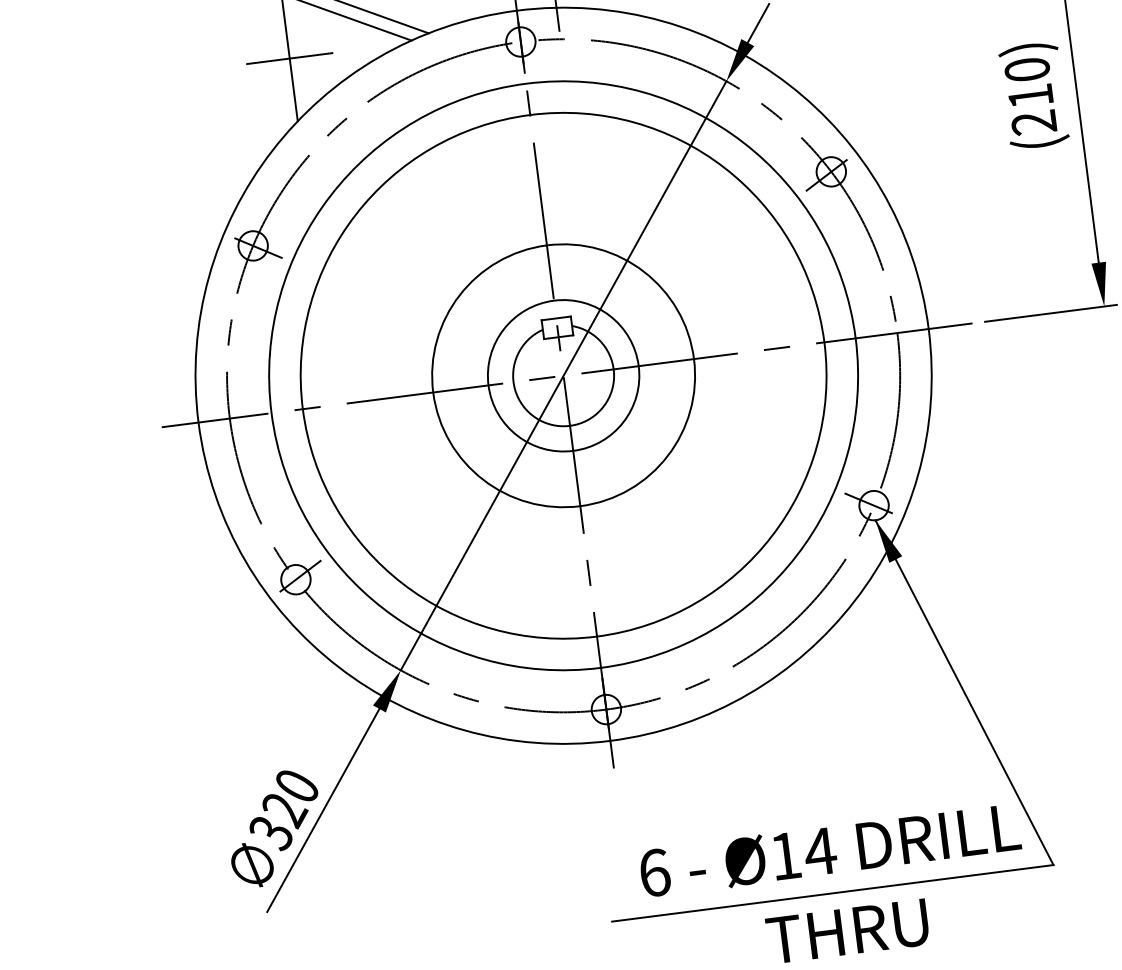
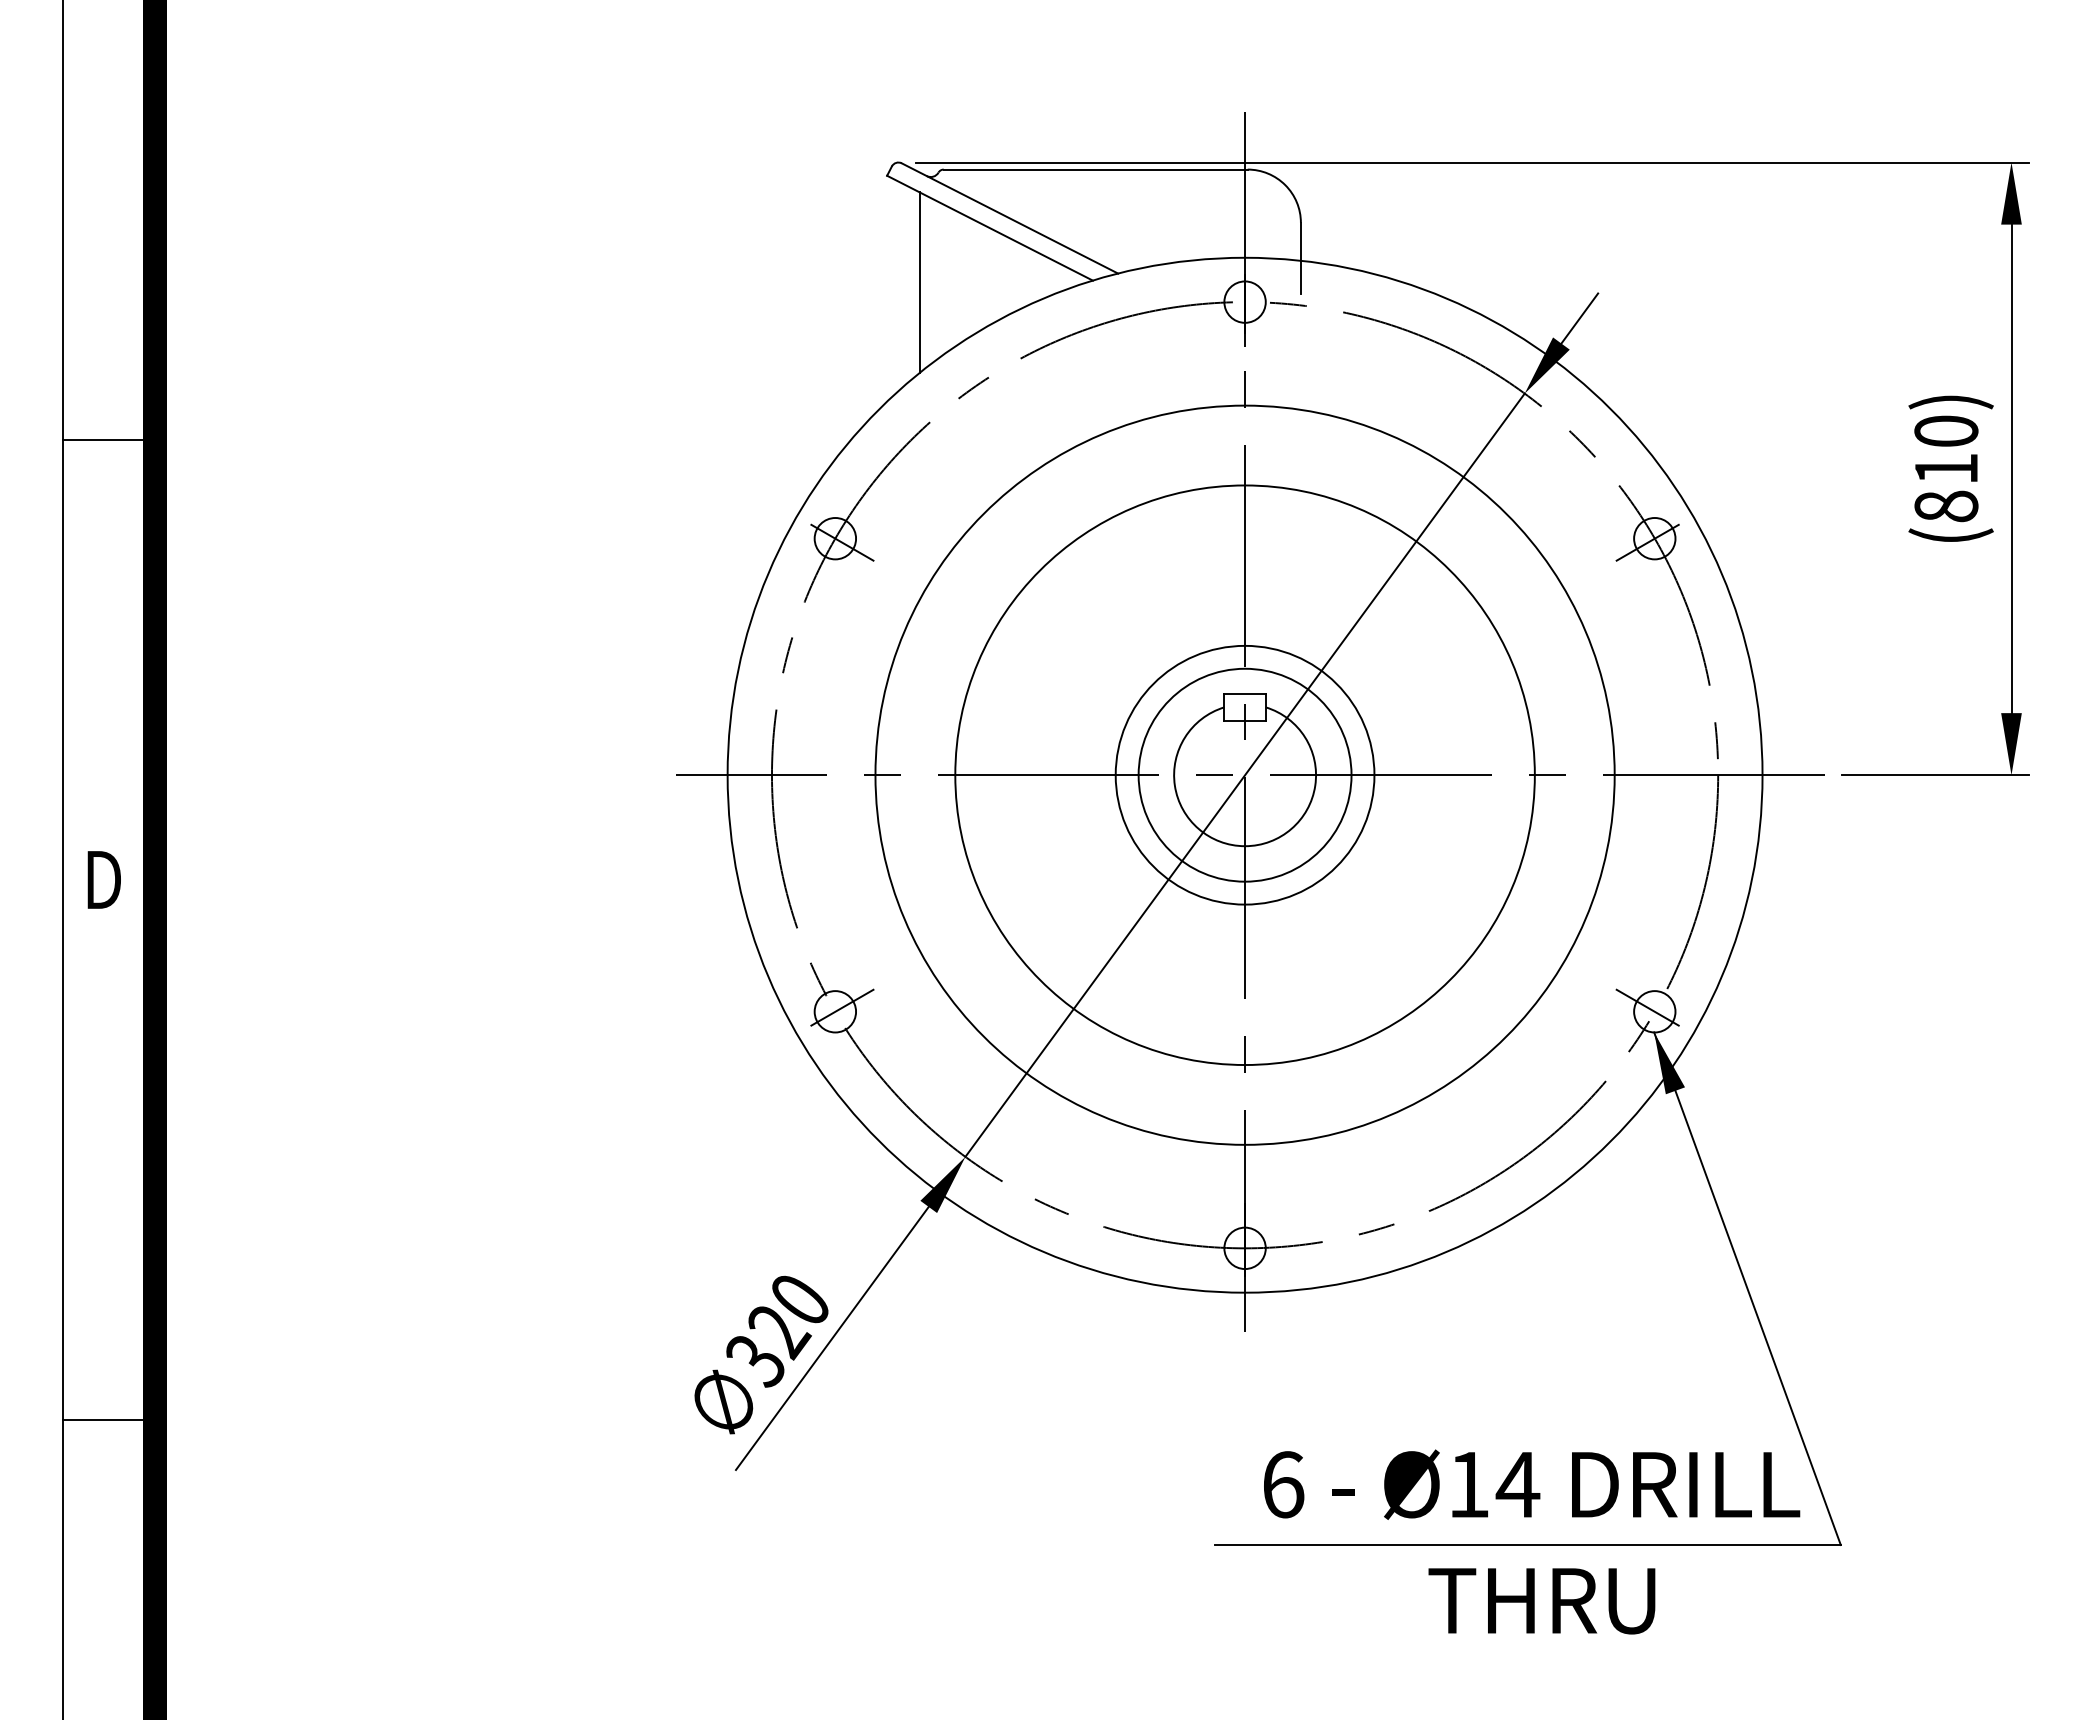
line: (289, 58) -> (919, 283), removed
text: (1034, 122) -> (1946, 506), (210) -> (810)
circle: (563, 375) -> (1245, 775), size x0.7
circle: (563, 376) -> (1244, 775), size x0.7

